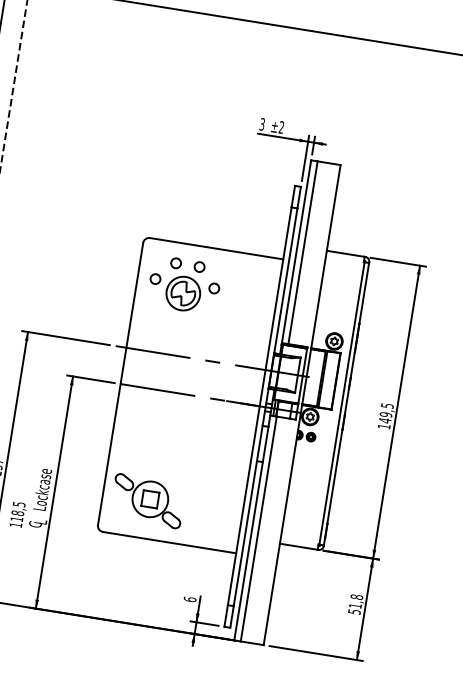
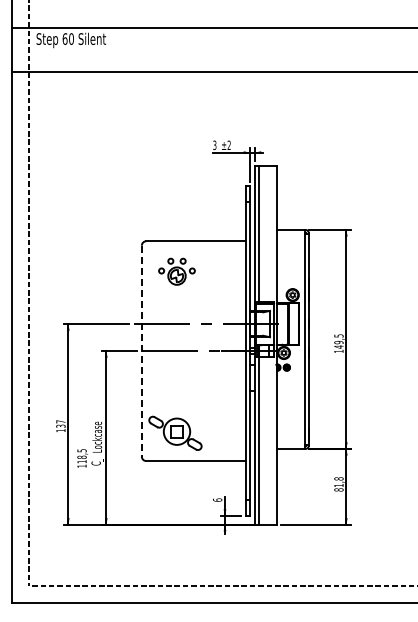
part: (184, 284) -> (176, 271), size x0.7
line: (120, 384) -> (141, 351), solid -> dashed
text: (354, 611) -> (338, 489), 51,8 -> 81,8

